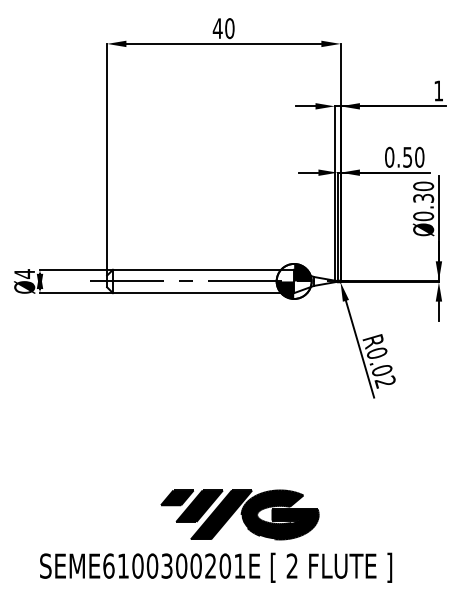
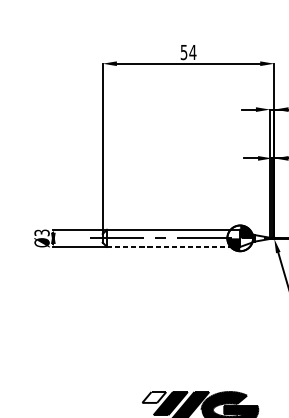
text: (223, 28) -> (188, 52), 40 -> 54
text: (24, 274) -> (41, 233), Ø4 -> Ø3
line: (203, 293) -> (173, 247), solid -> dashed
fill: (177, 497) -> (154, 397), removed

